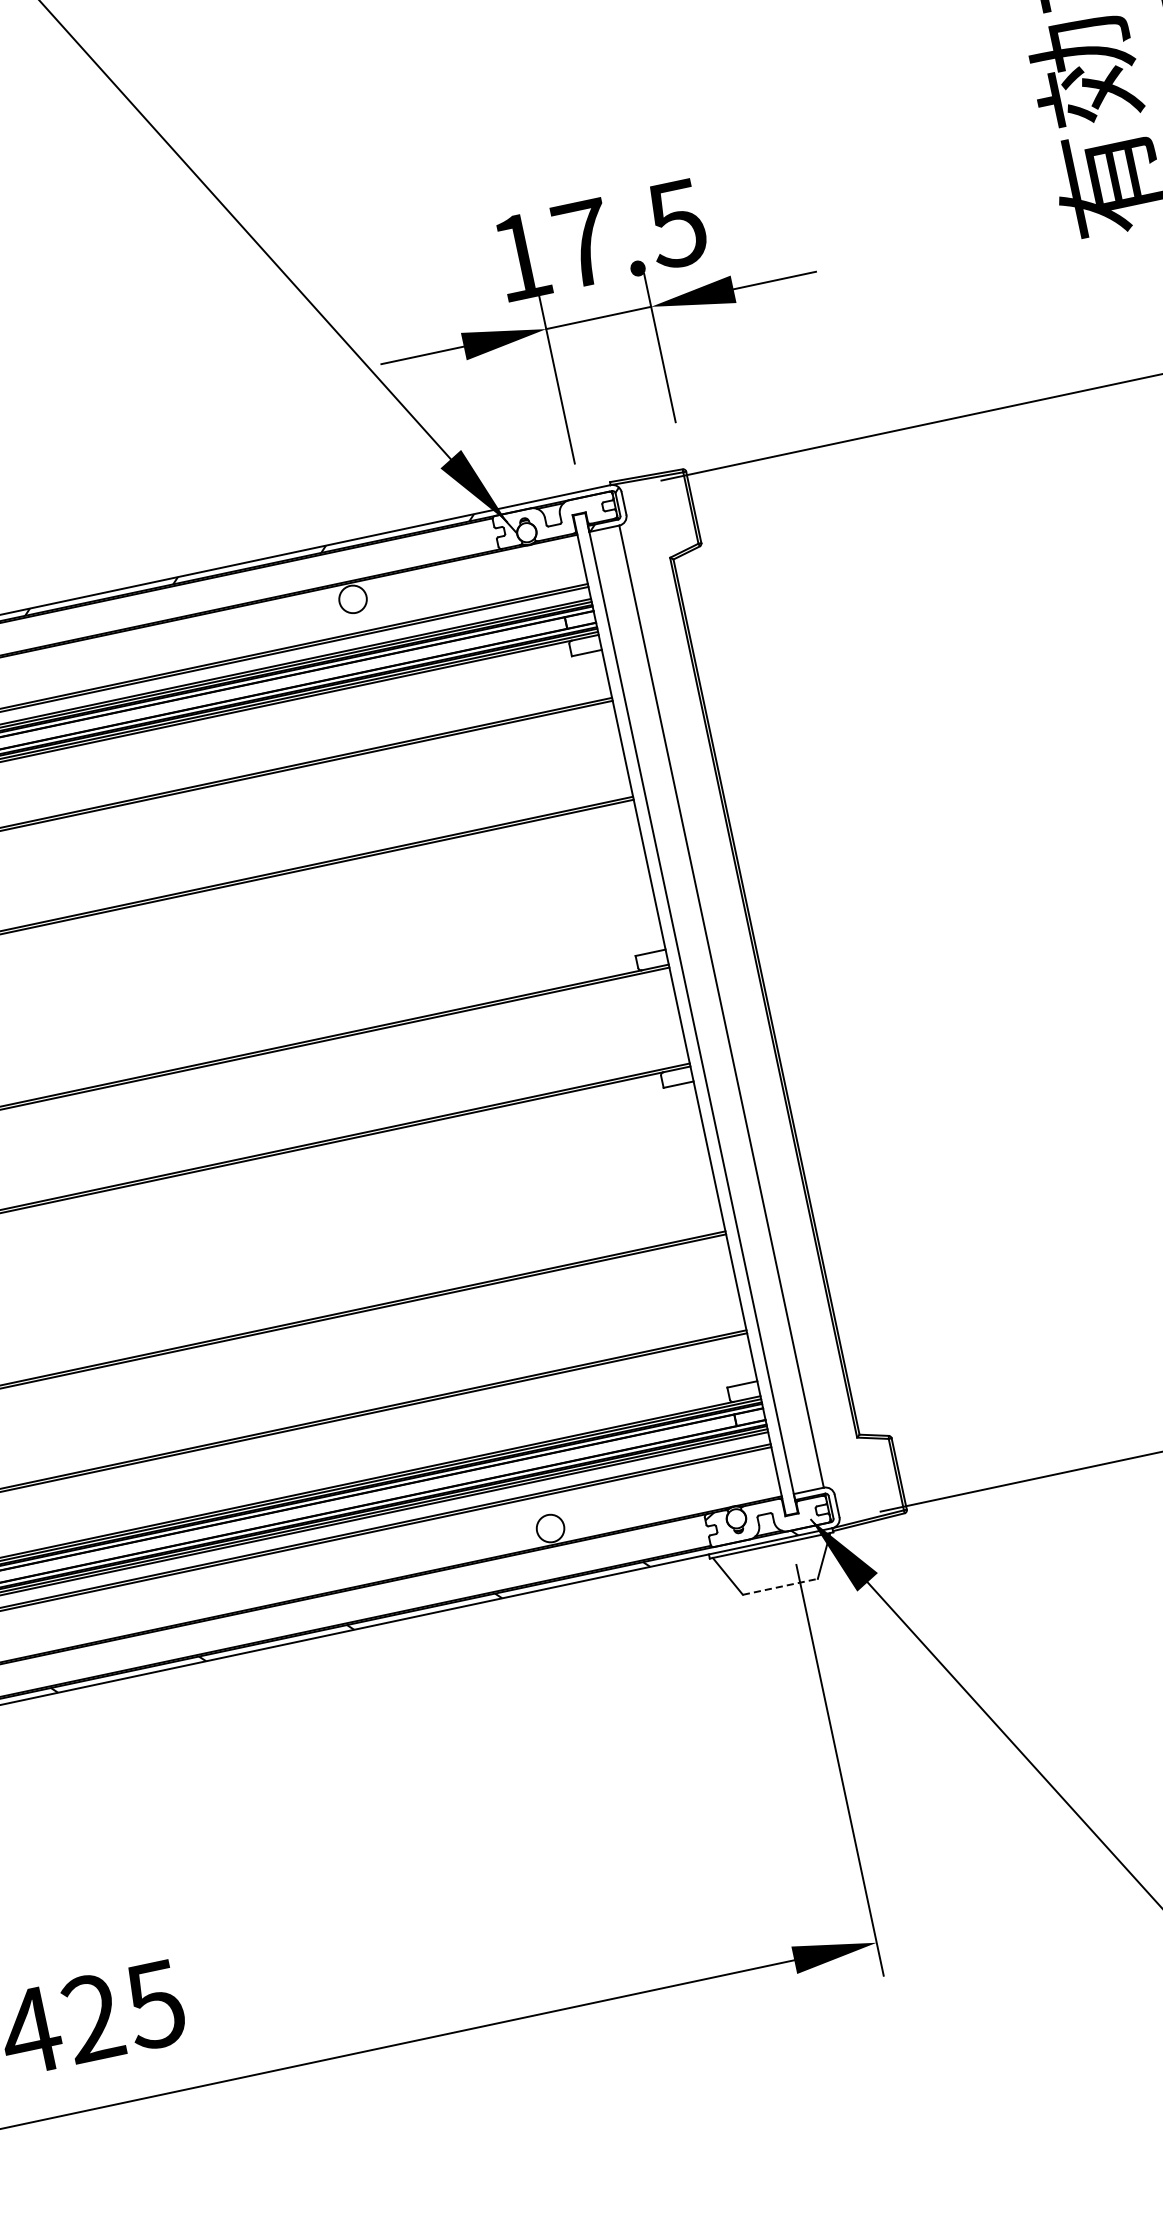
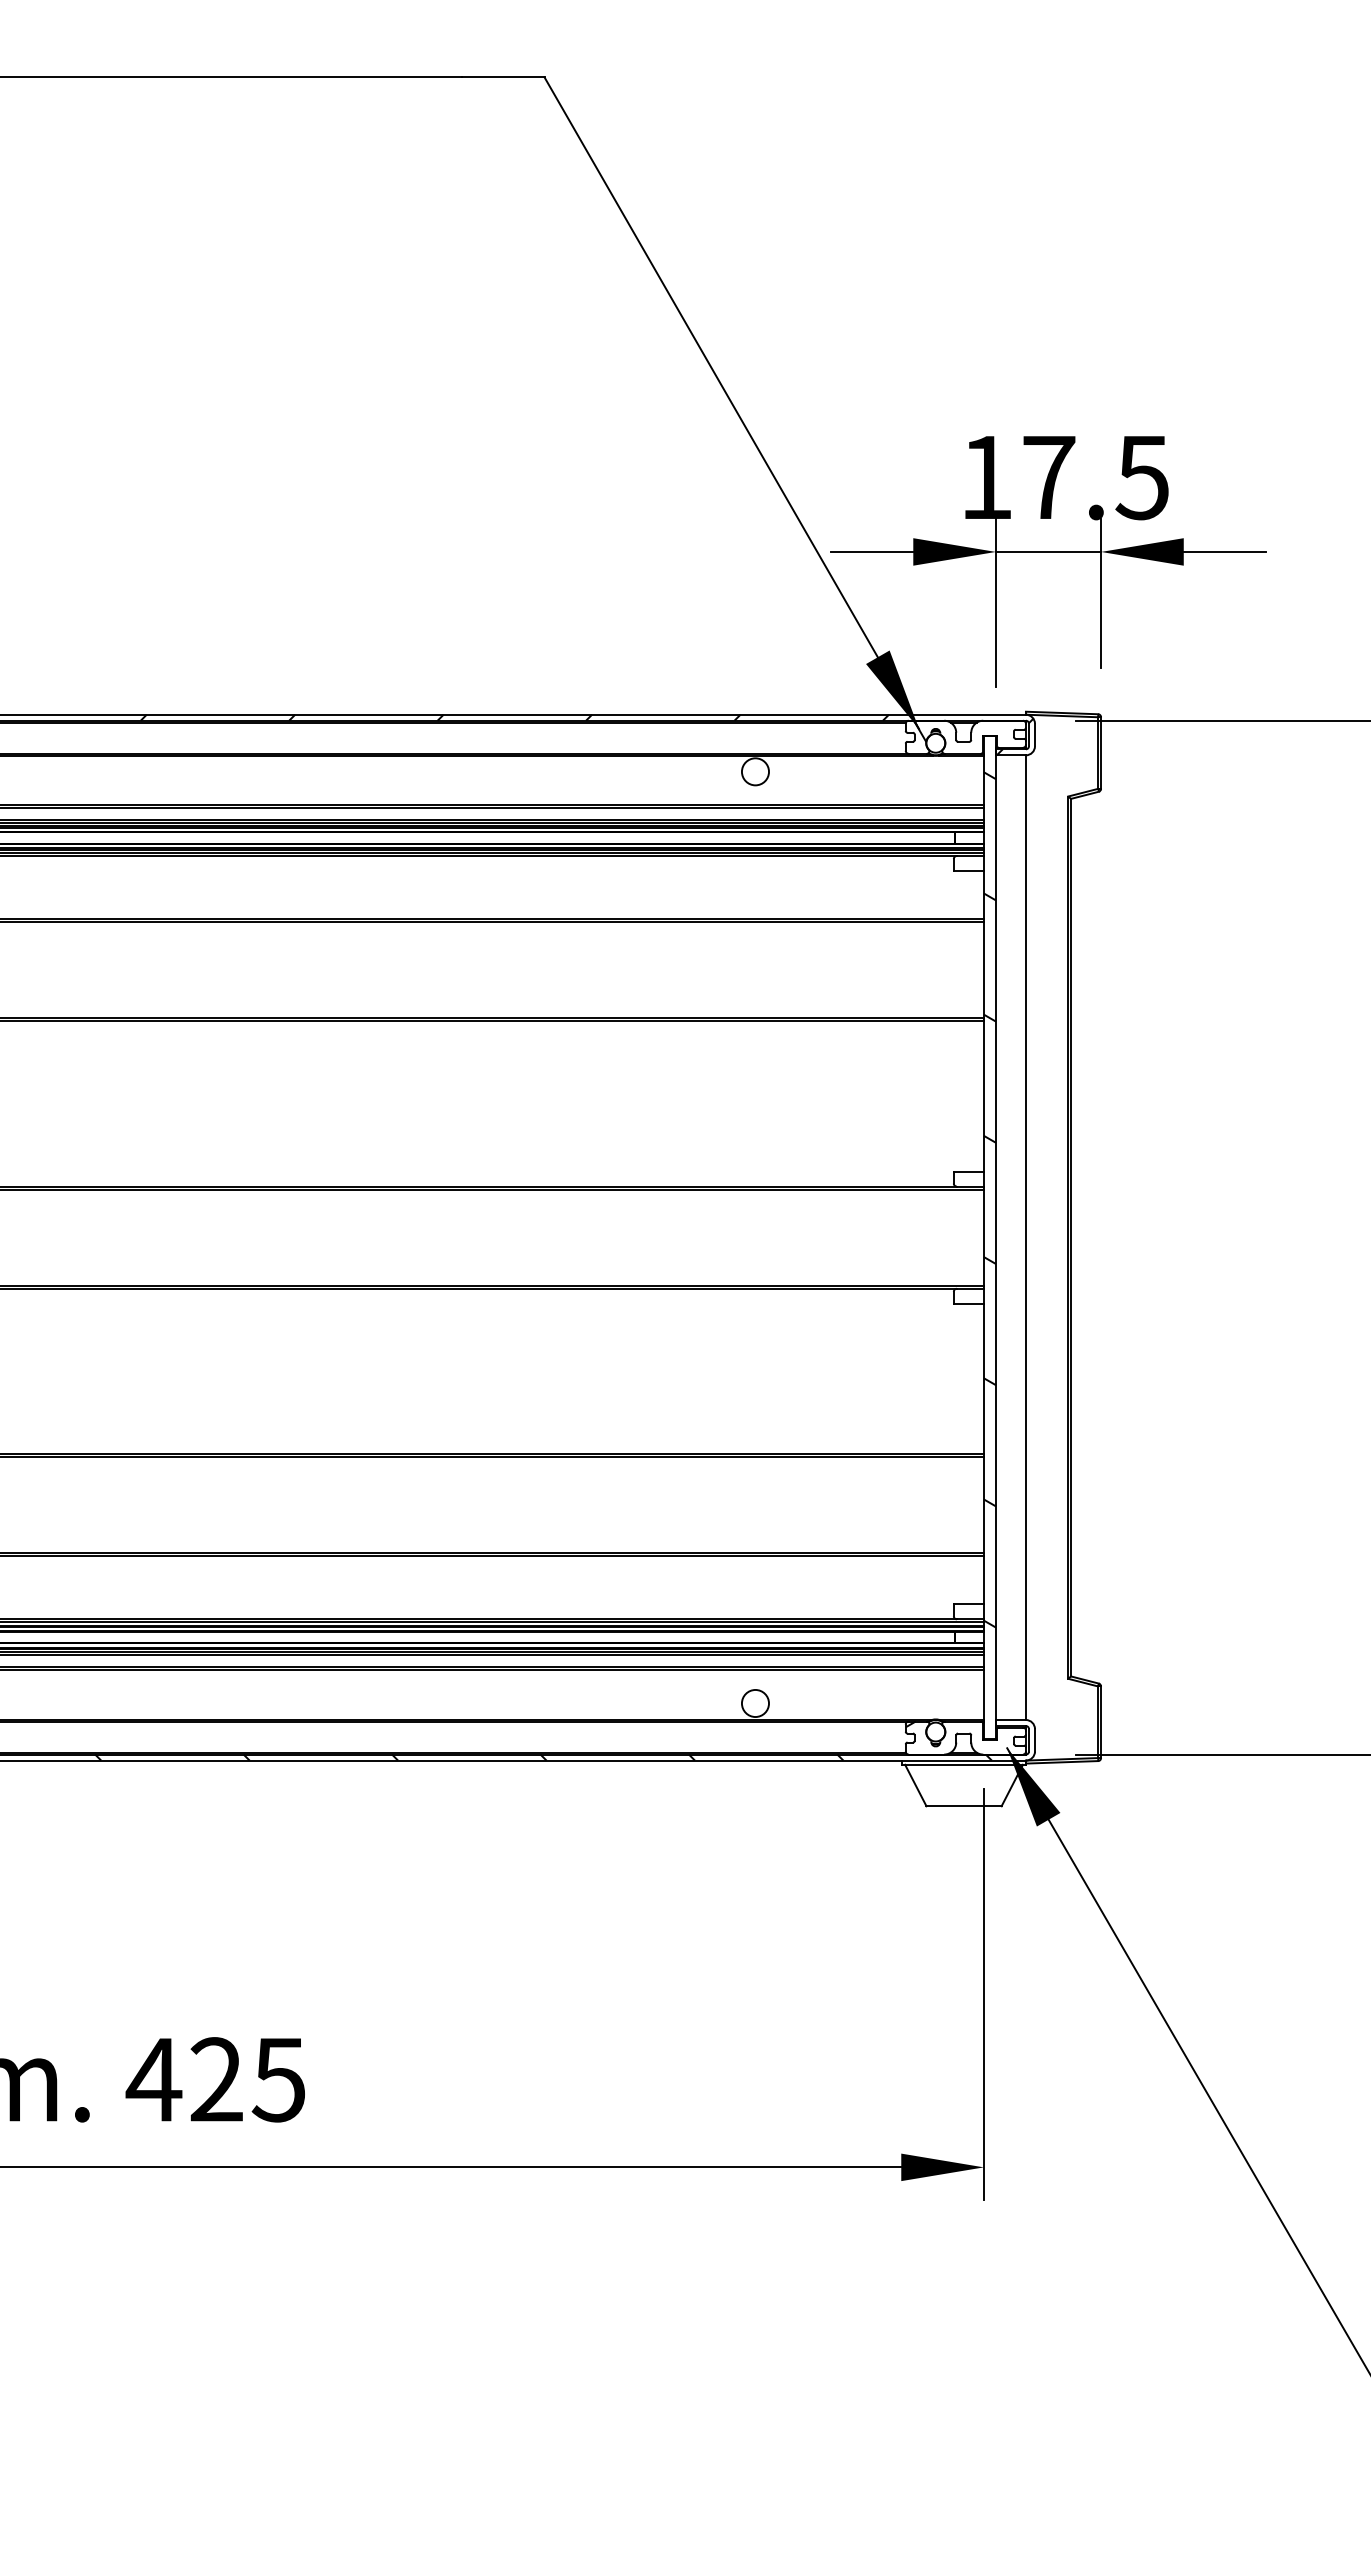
hatch: (677, 976) -> (989, 1199), added
line: (780, 1586) -> (964, 1806), dashed -> solid

